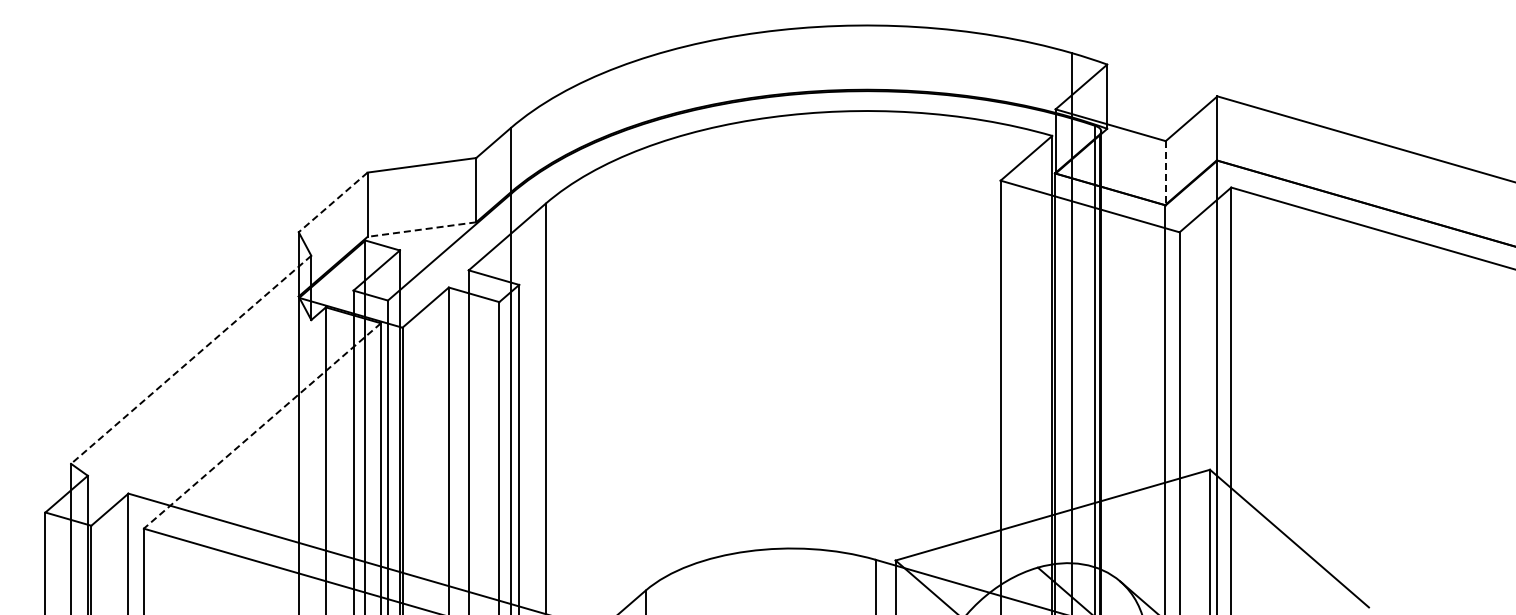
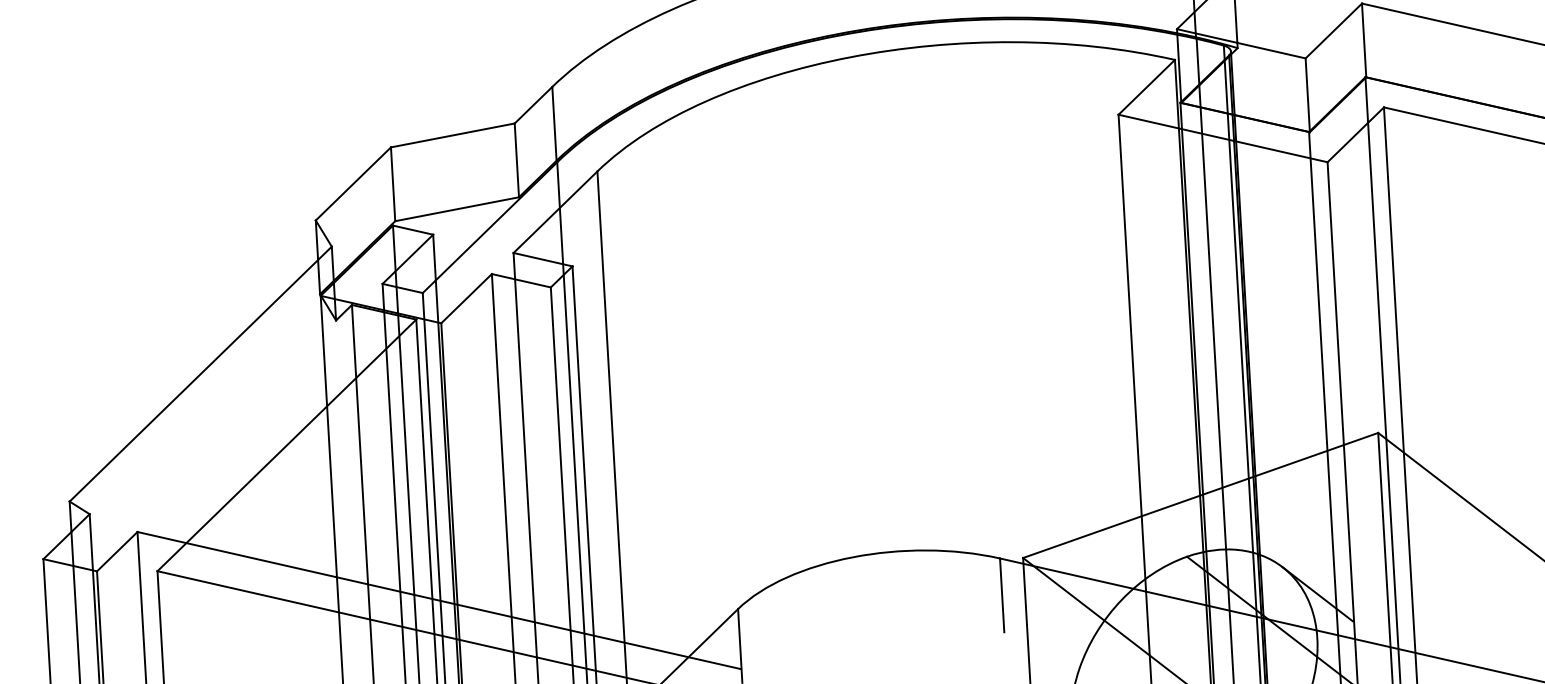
line: (1165, 173) -> (1307, 95), dashed -> solid
line: (333, 202) -> (353, 184), dashed -> solid
line: (421, 229) -> (456, 209), dashed -> solid
line: (191, 359) -> (201, 373), dashed -> solid
line: (262, 425) -> (286, 444), dashed -> solid

